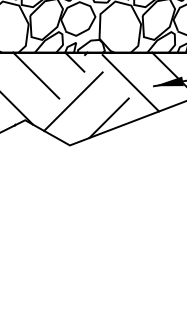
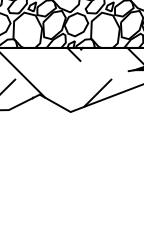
line: (36, 75) -> (47, 63), removed
line: (130, 82) -> (112, 68), removed
line: (72, 101) -> (72, 81), removed

